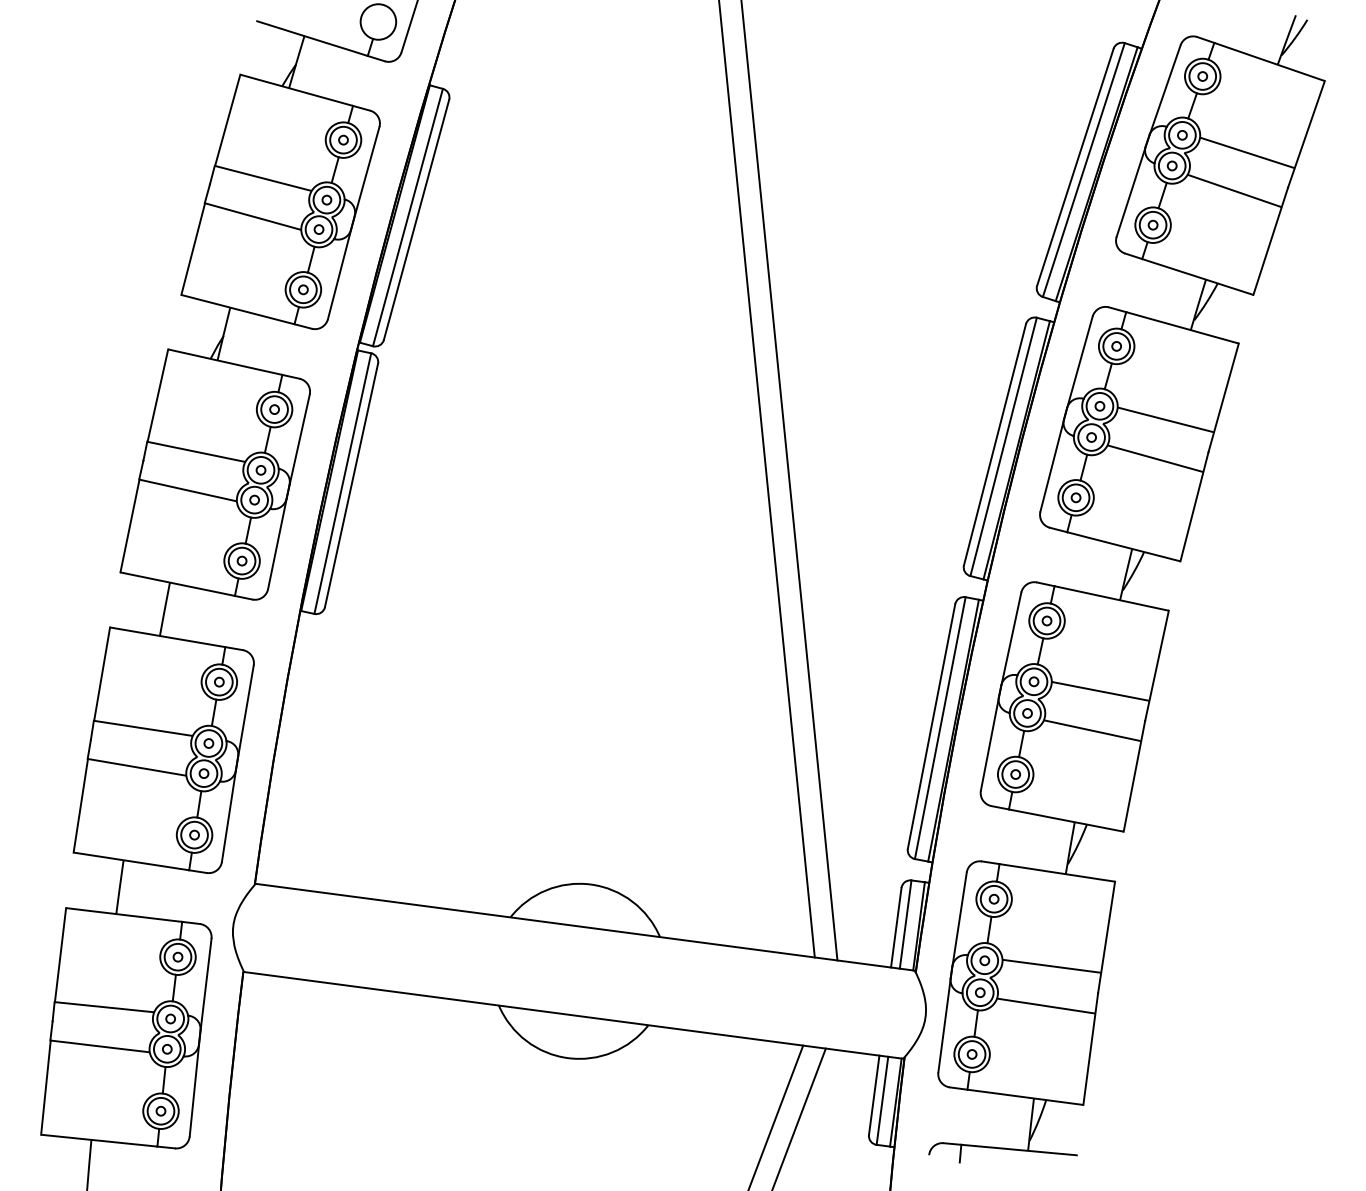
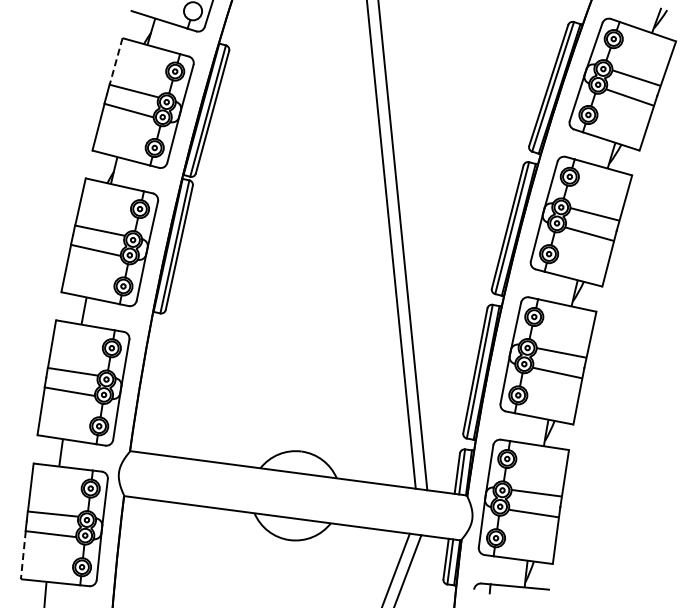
line: (228, 120) -> (116, 61), solid -> dashed
line: (46, 1088) -> (23, 555), solid -> dashed

